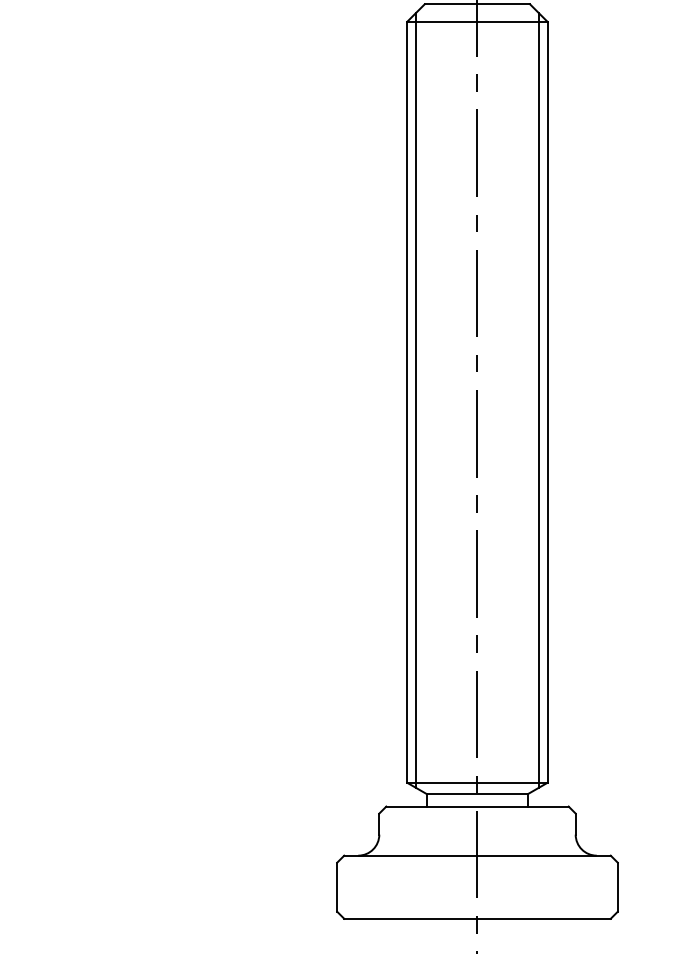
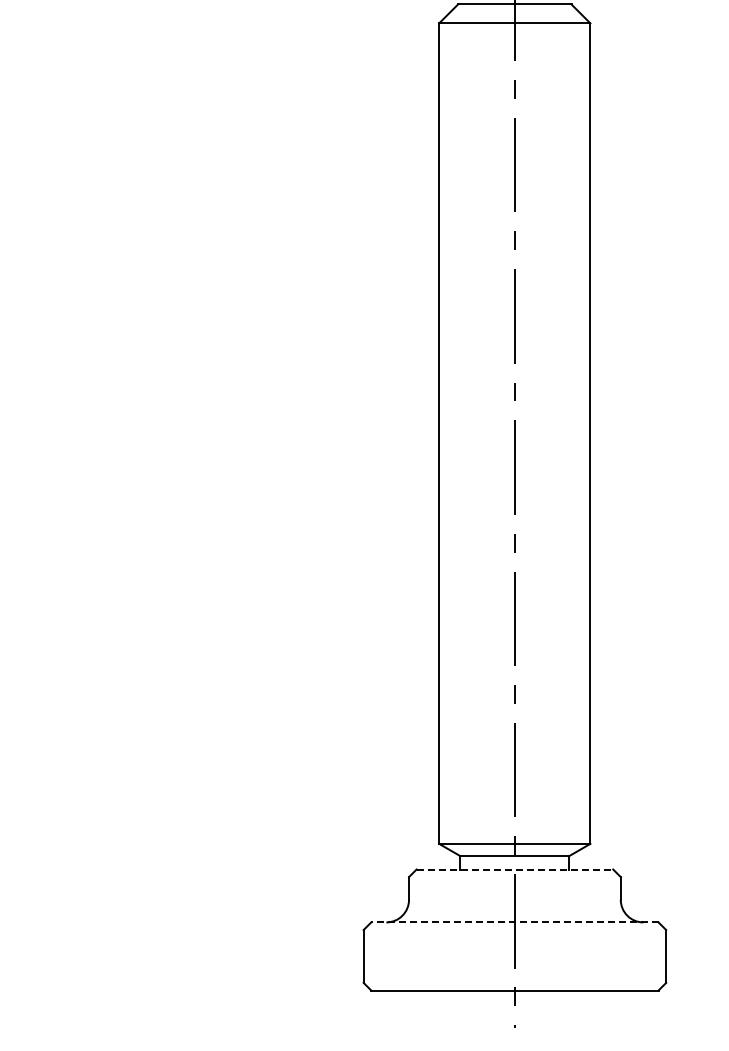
line: (415, 400) -> (448, 431), removed
line: (539, 400) -> (581, 431), removed
line: (478, 806) -> (515, 869), solid -> dashed
line: (477, 855) -> (514, 922), solid -> dashed

